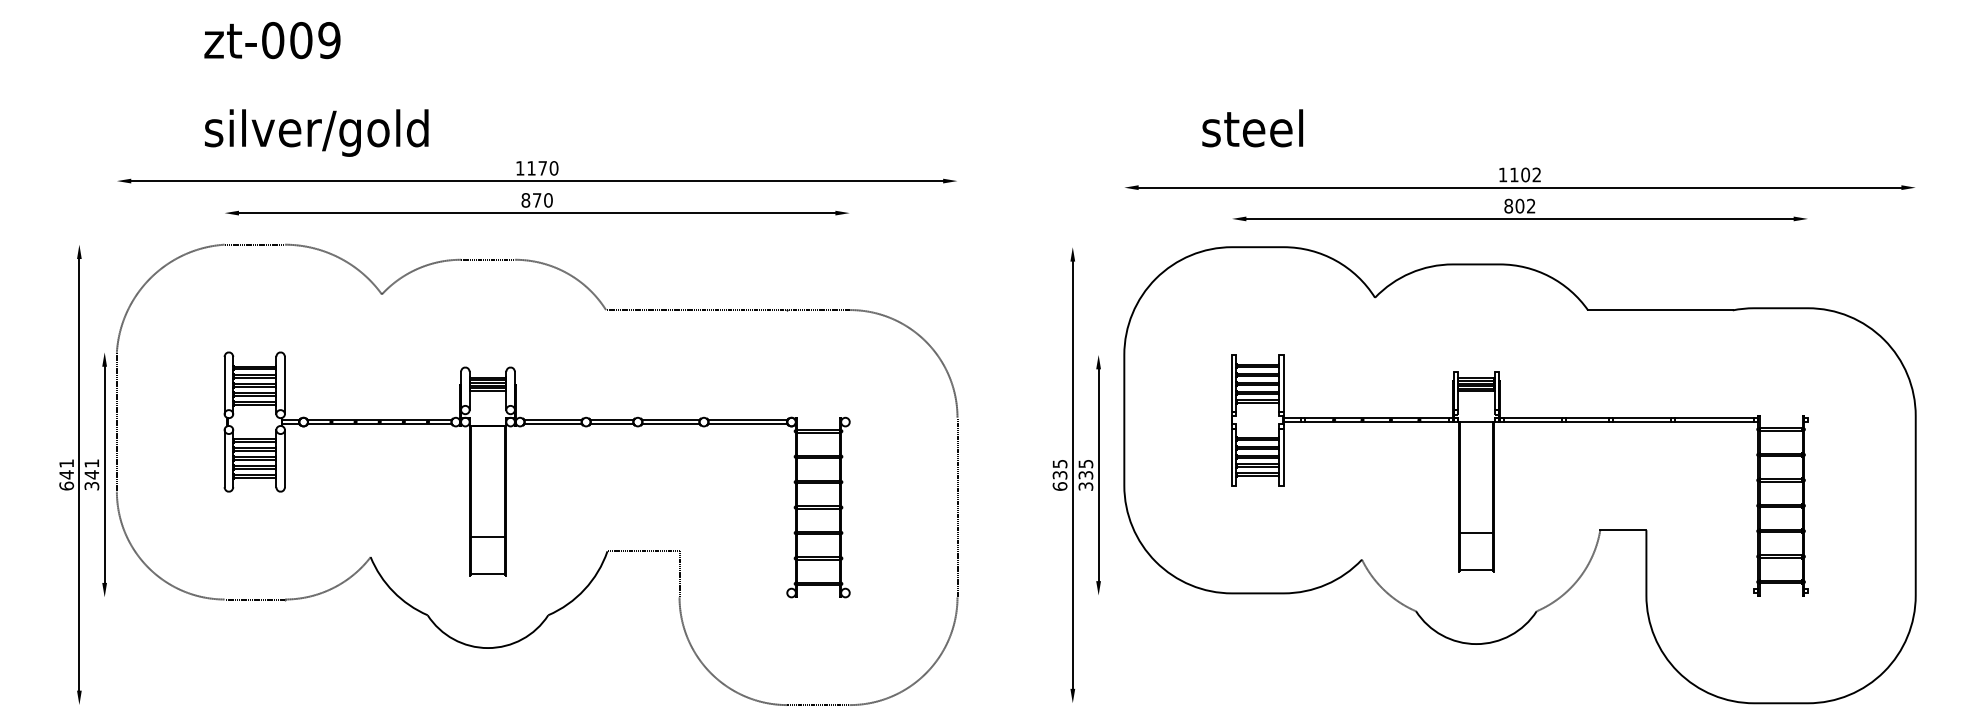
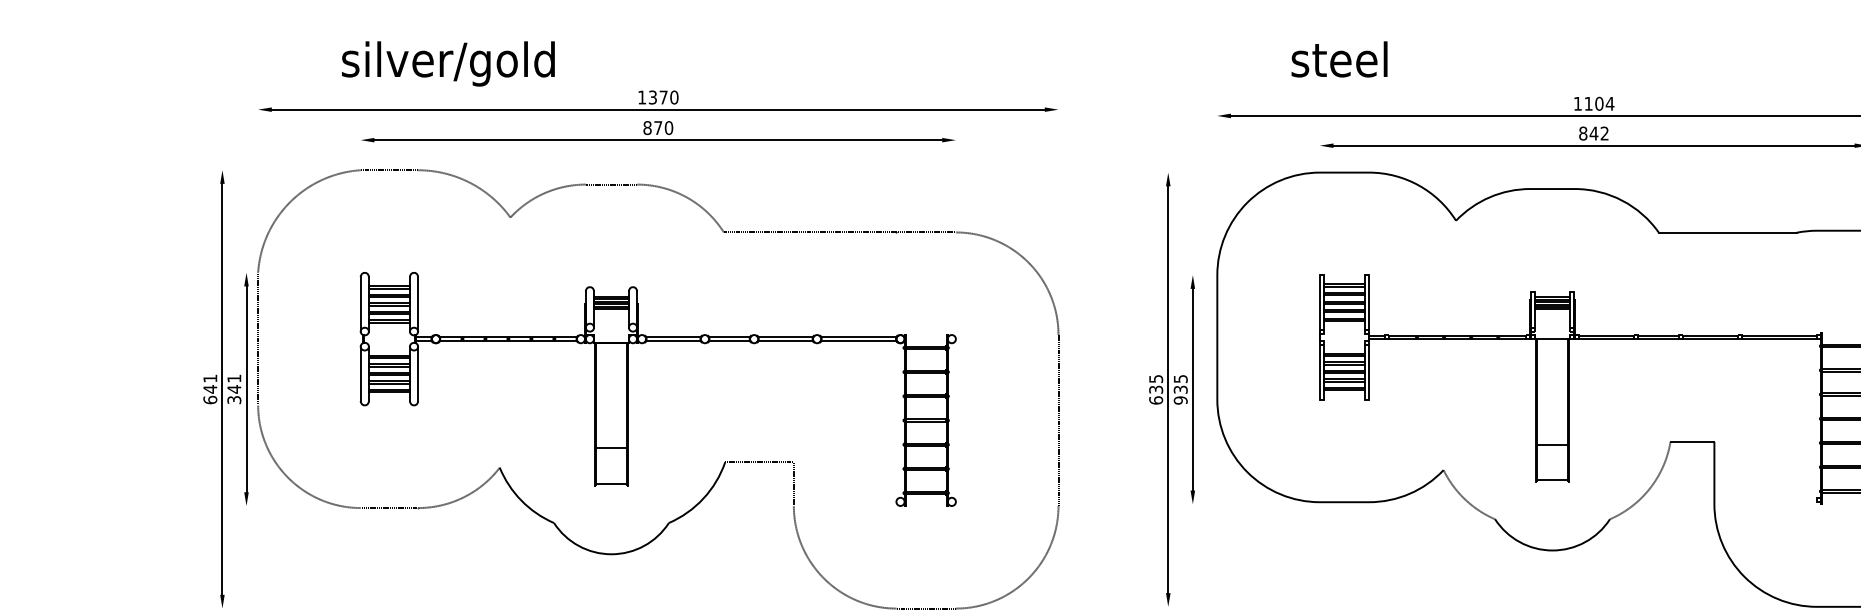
text: (531, 168) -> (652, 97), 1170 -> 1370
text: (1536, 174) -> (1609, 103), 1102 -> 1104
text: (1519, 205) -> (1593, 132), 802 -> 842
text: (1085, 486) -> (1180, 400), 335 -> 935

